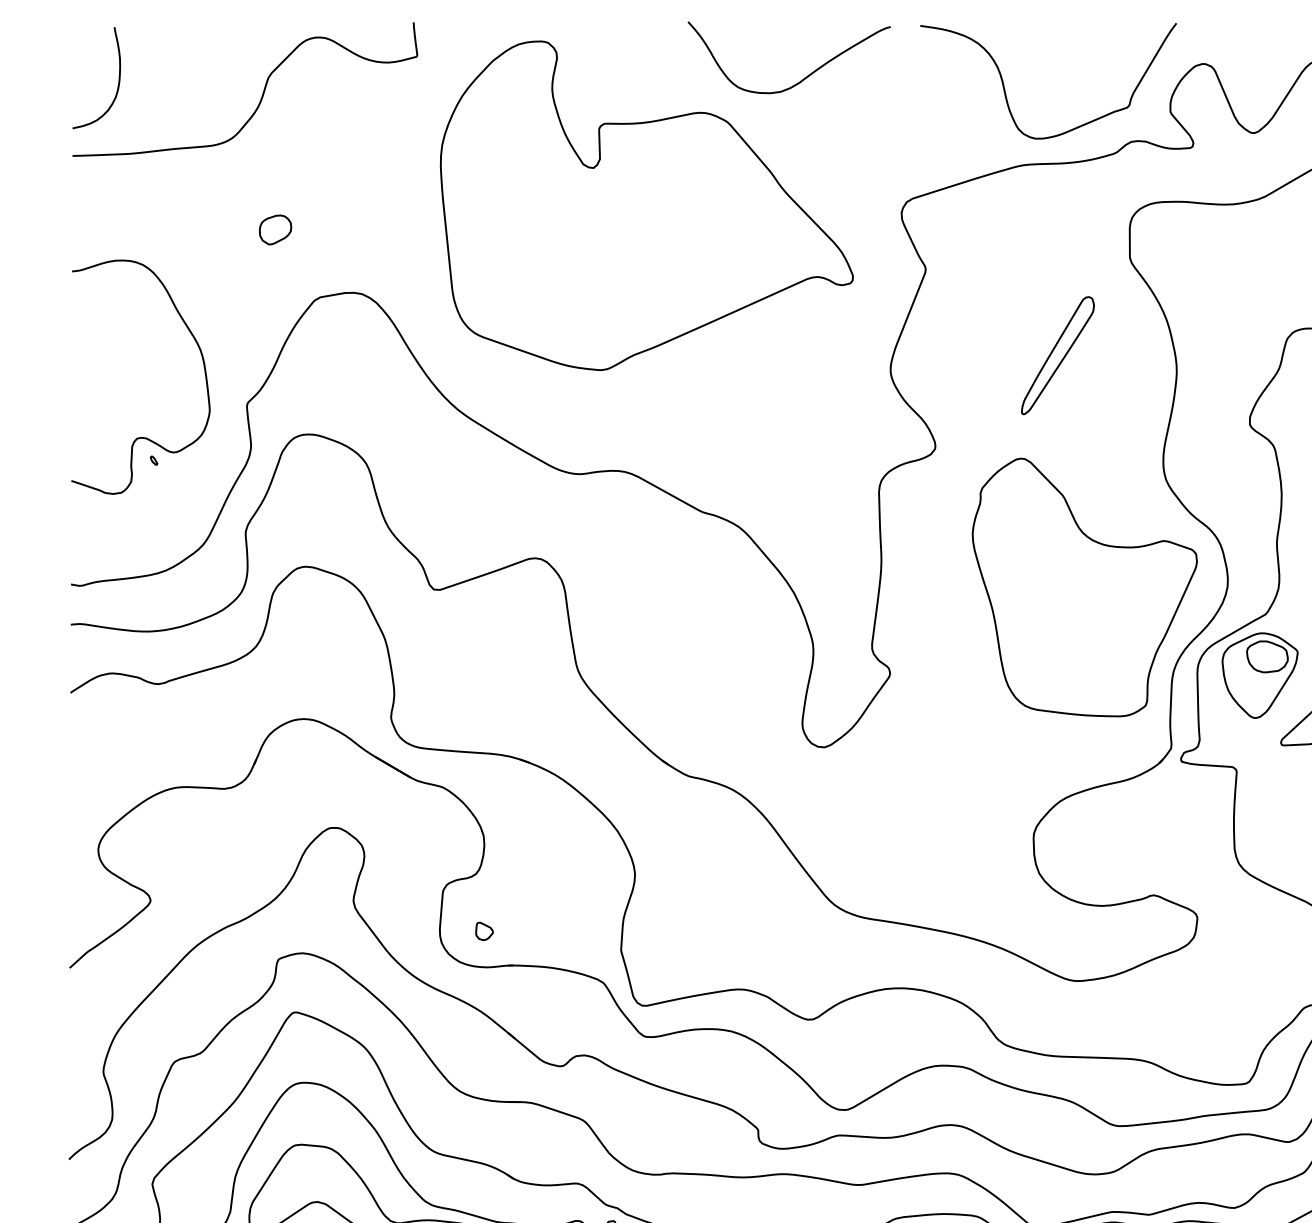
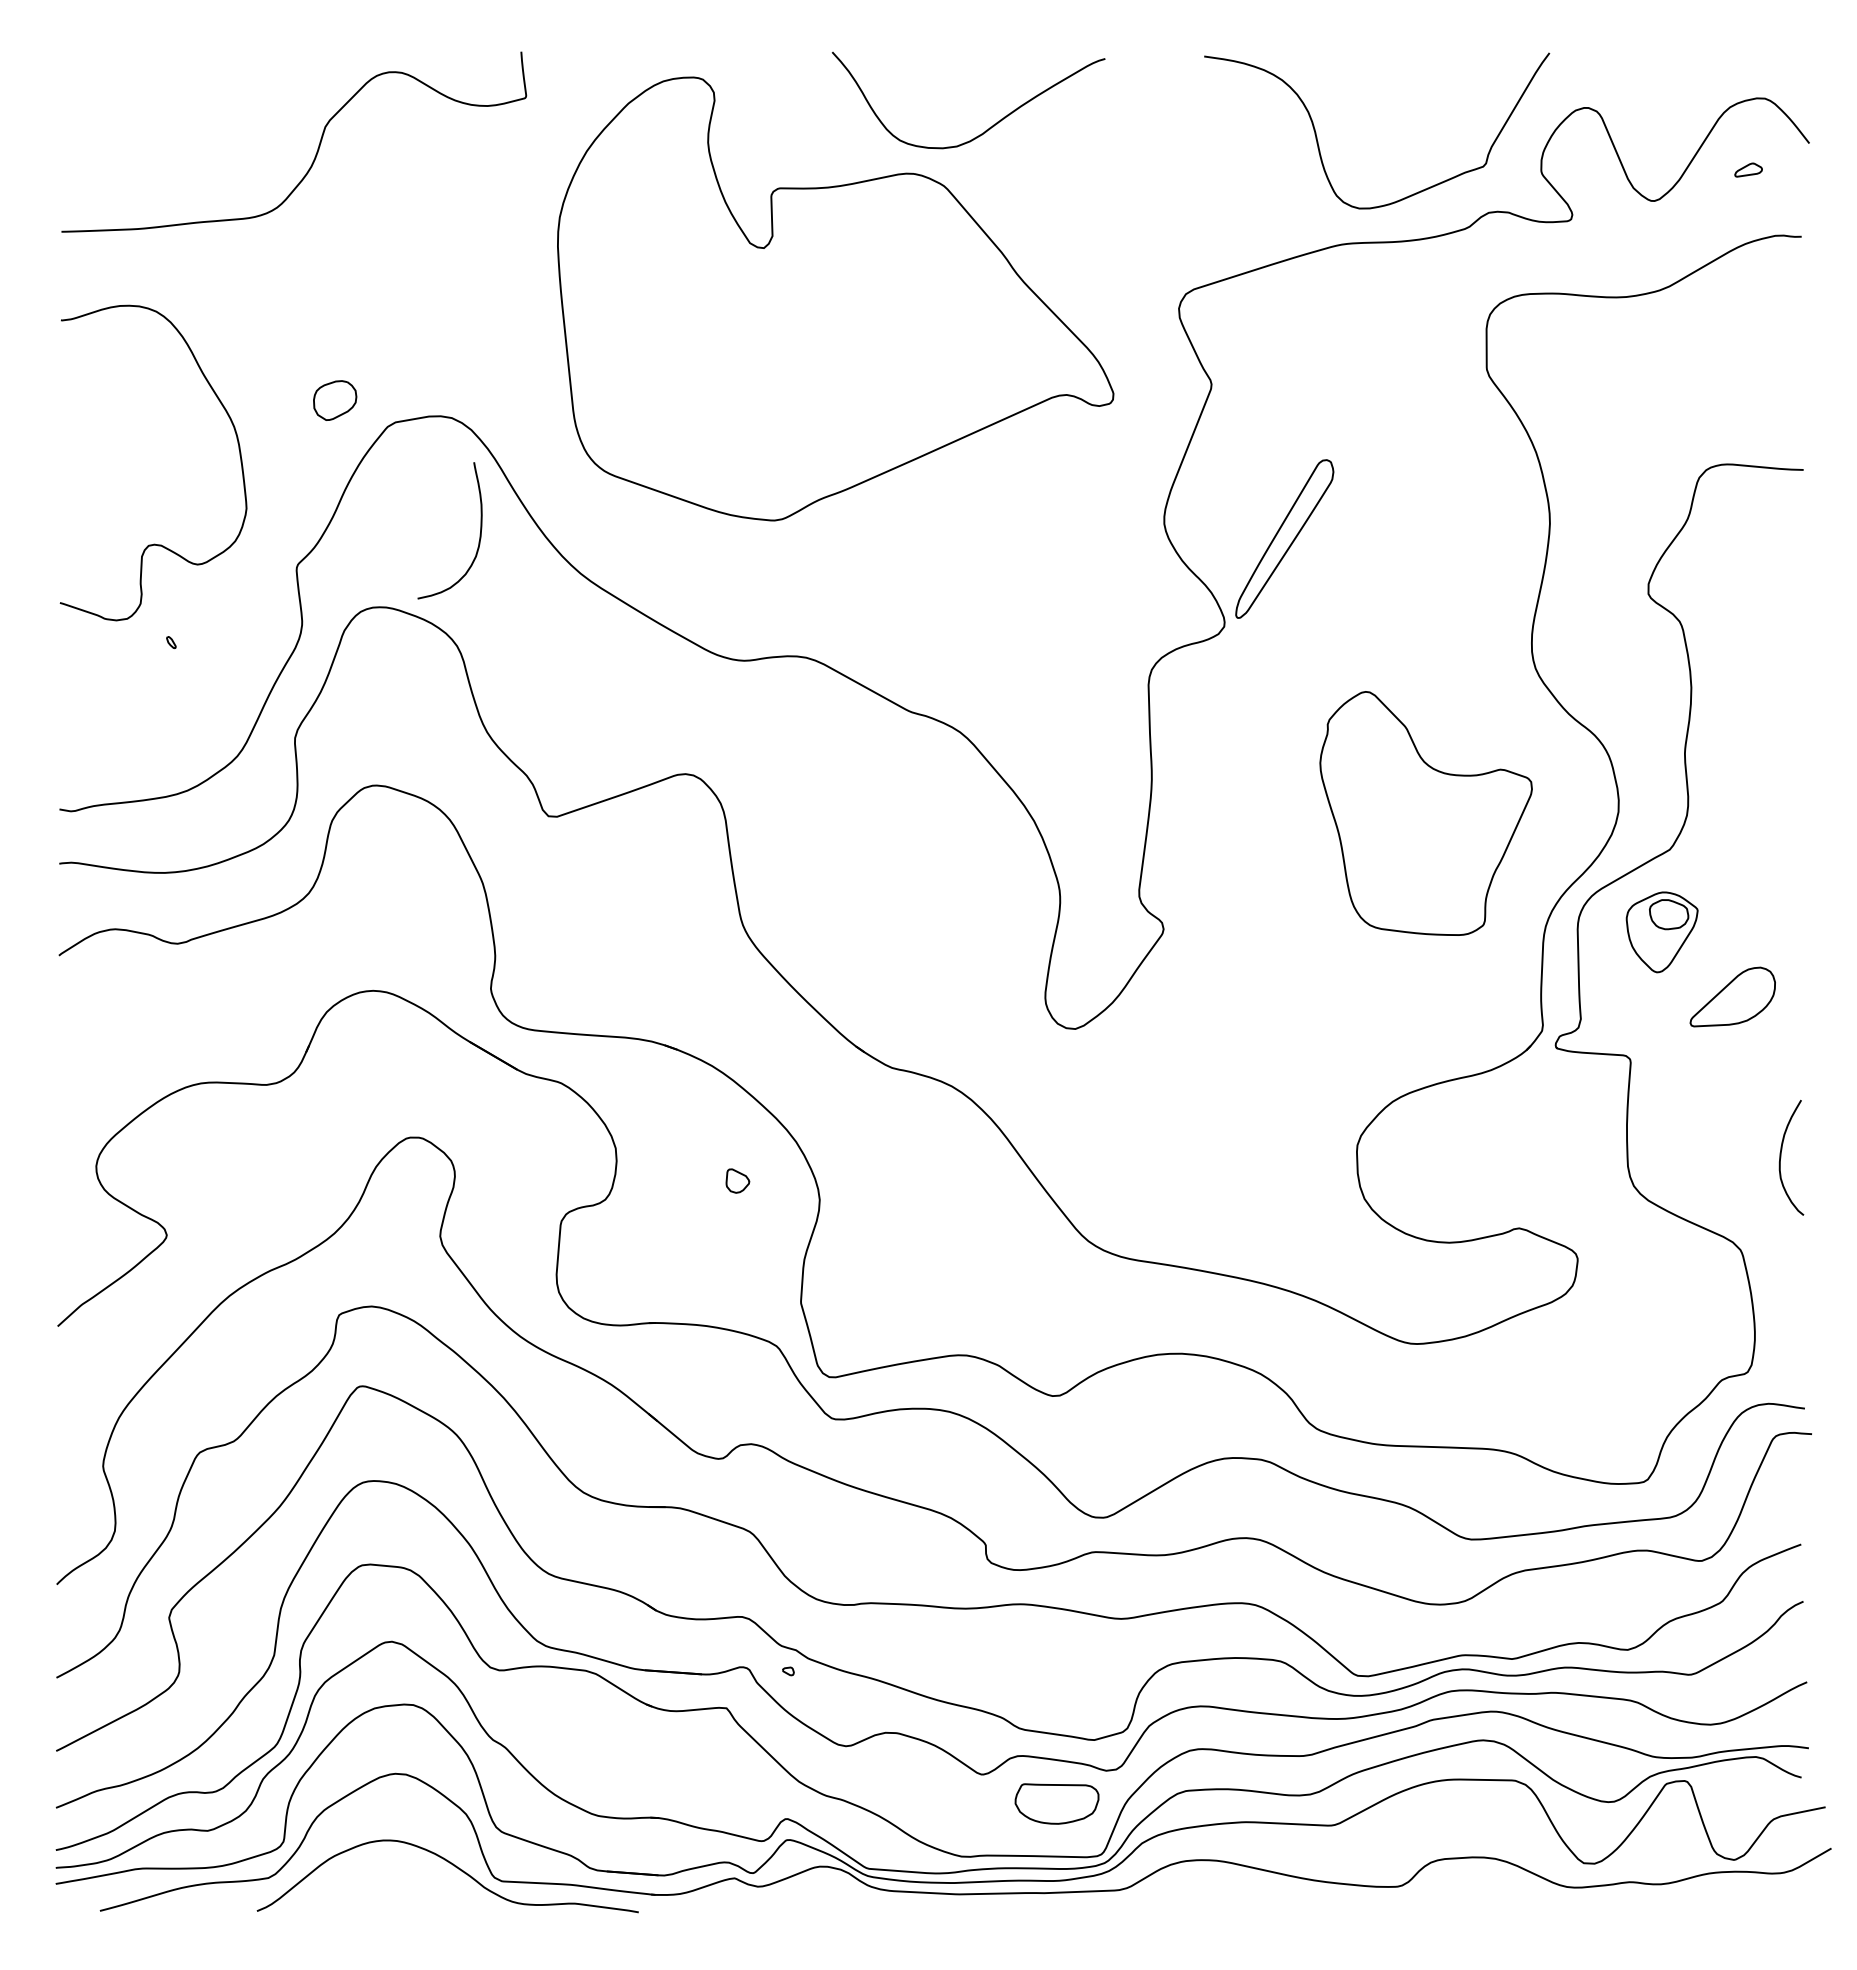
curve: (805, 77) -> (990, 126), moved
curve: (118, 80) -> (479, 534), moved
part: (275, 229) -> (335, 400), moved
part: (1057, 355) -> (1284, 538), moved
curve: (141, 436) -> (154, 543), moved
part: (1085, 587) -> (1426, 813), size x0.7
part: (1259, 675) -> (1661, 932), size x0.7
part: (484, 930) -> (737, 1180), moved

